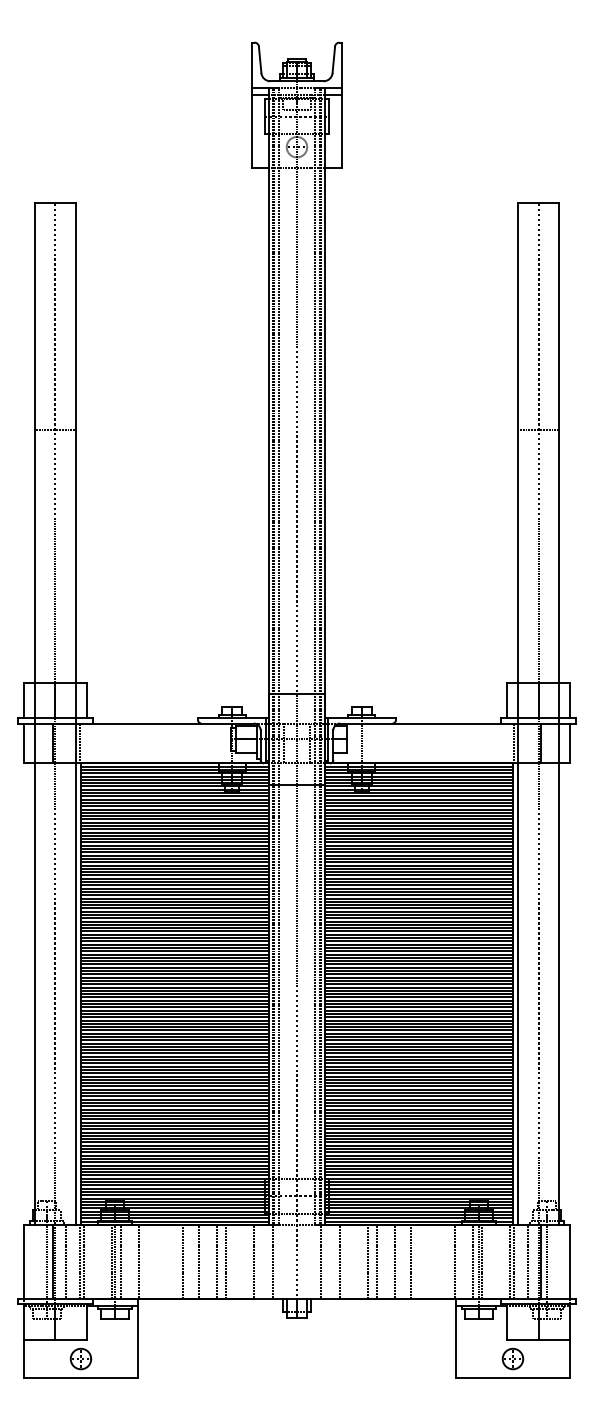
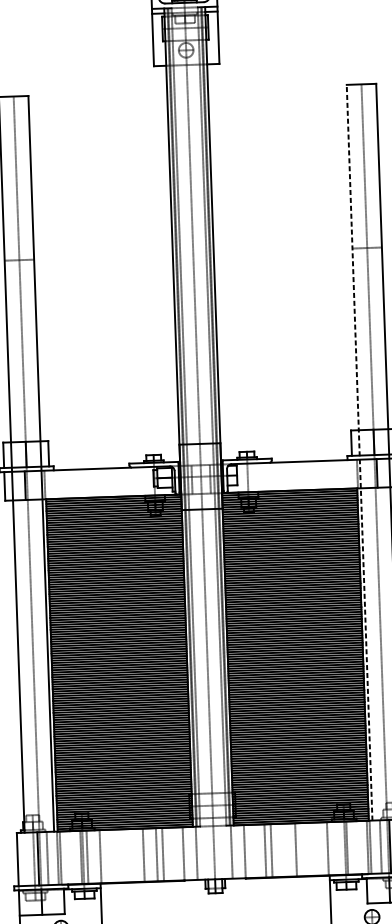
line: (518, 713) -> (359, 452), solid -> dashed
line: (183, 1261) -> (132, 855), removed
line: (394, 1261) -> (284, 850), removed
line: (473, 1261) -> (341, 848), removed

